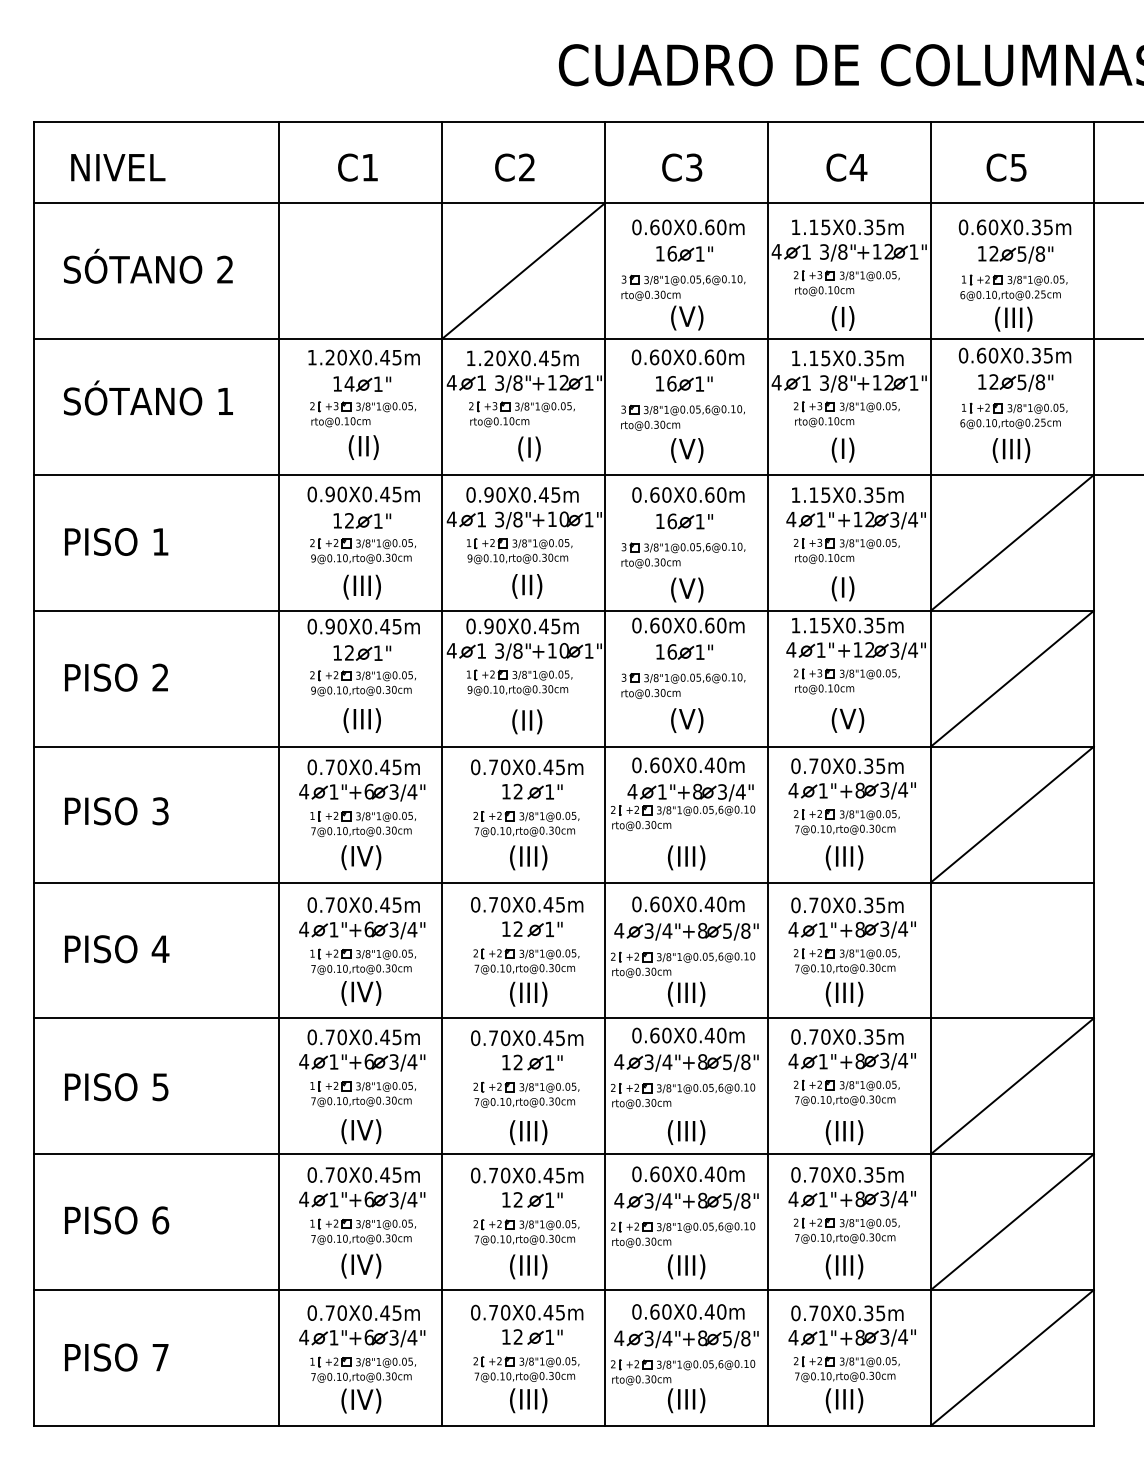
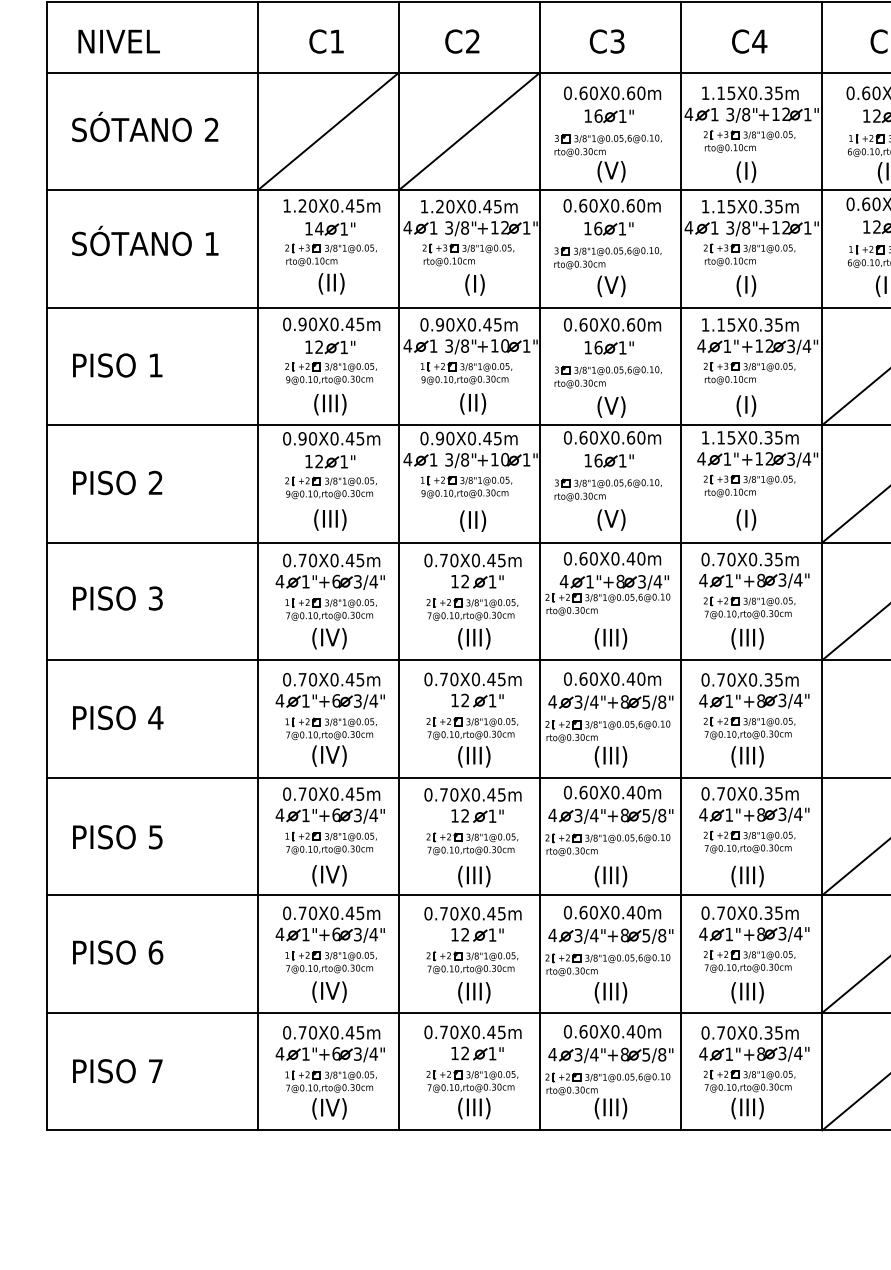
line: (359, 271) -> (327, 131), added
text: (851, 720) -> (753, 519), (V) -> (I)

